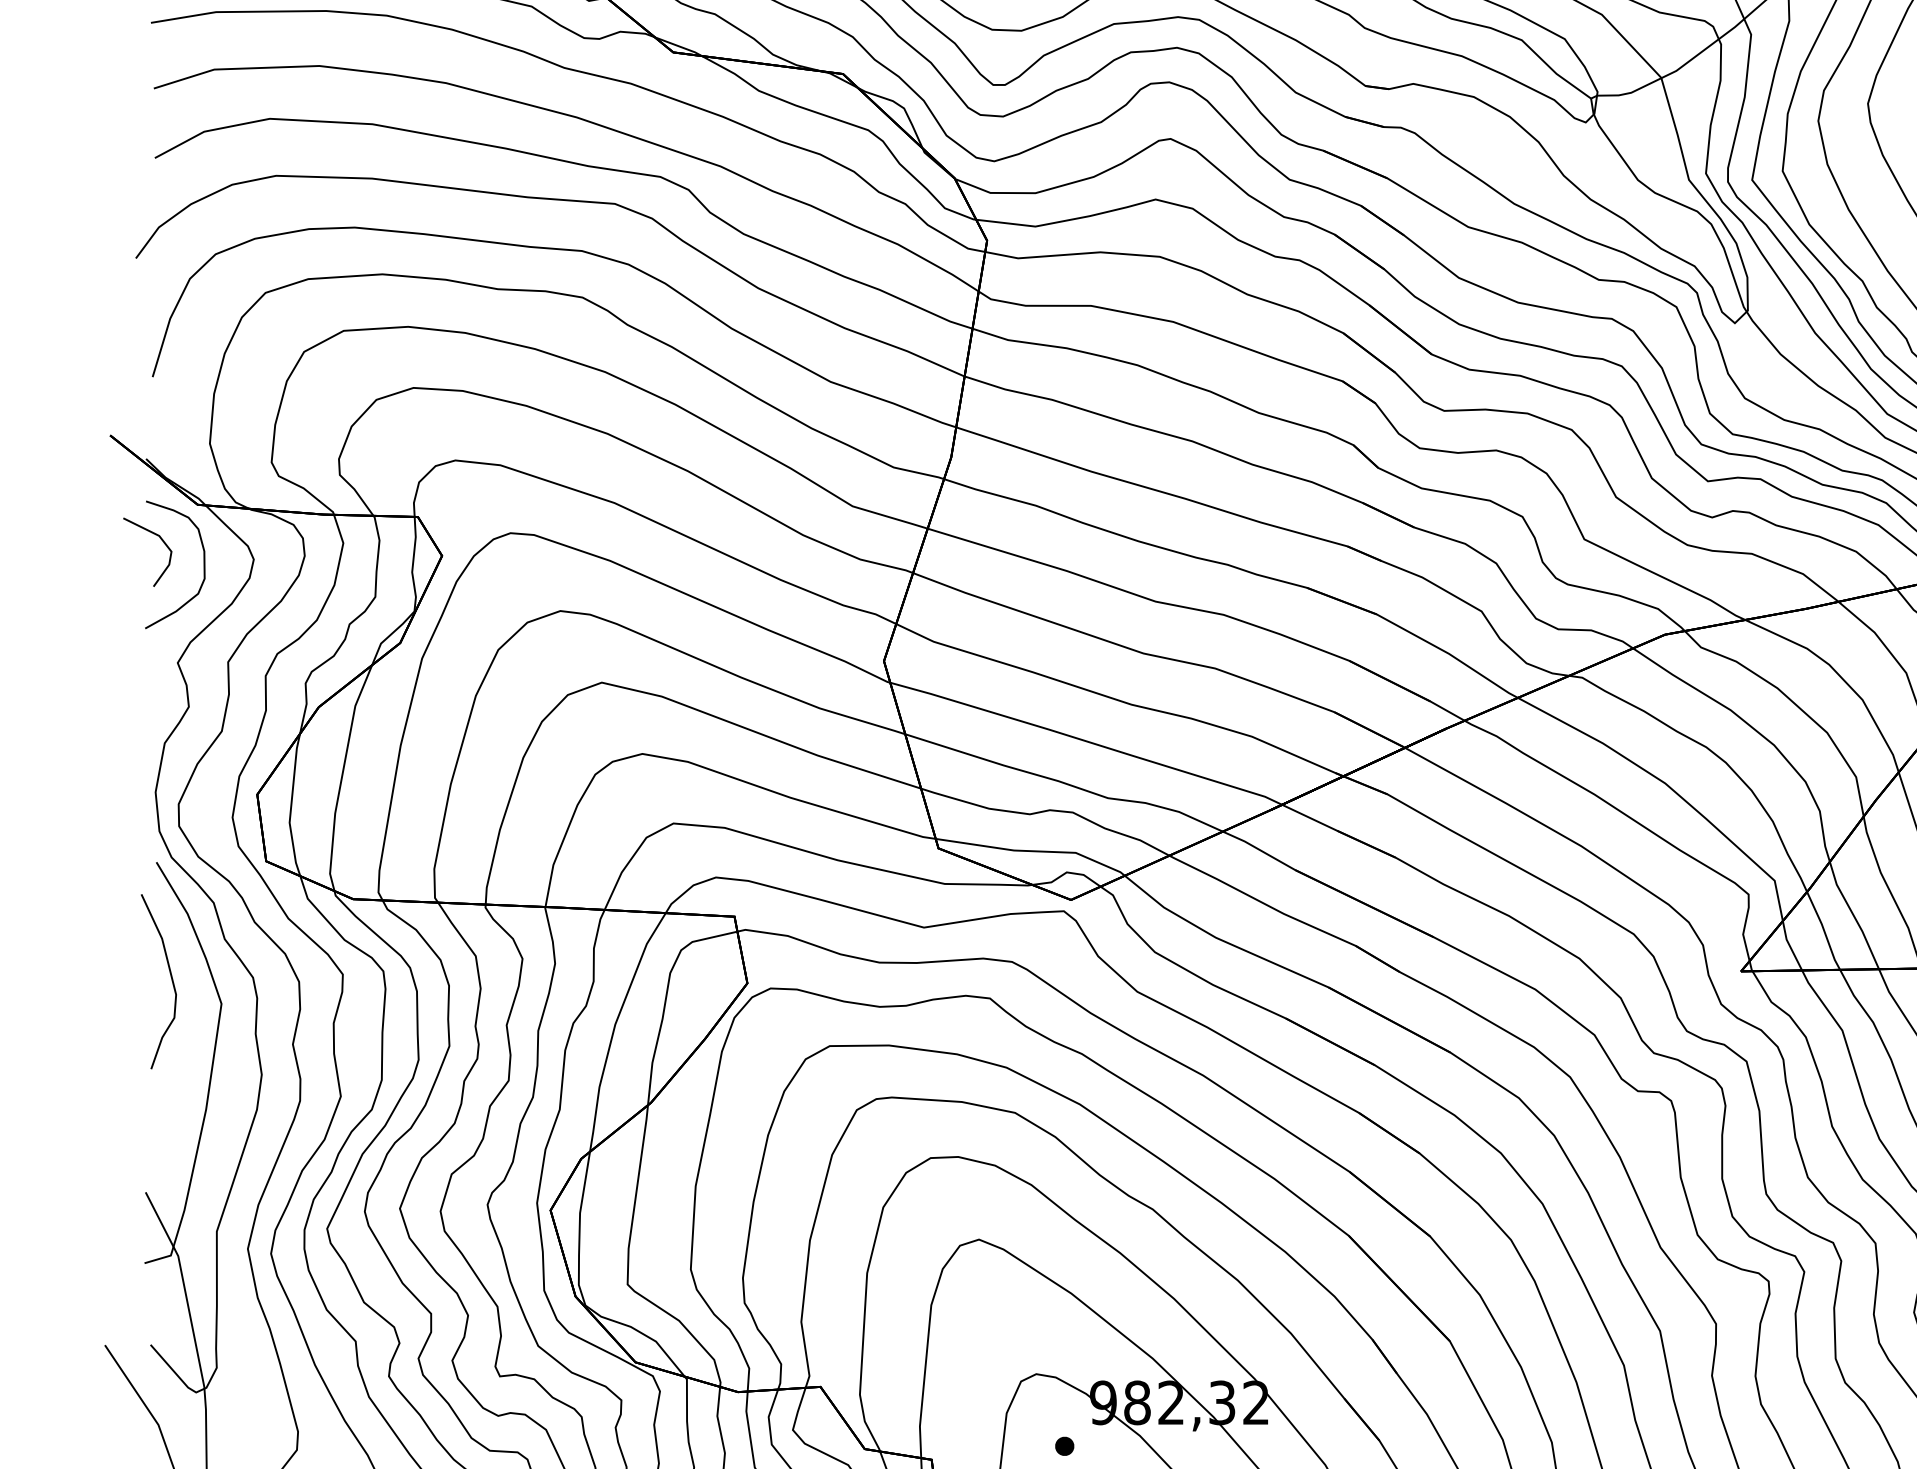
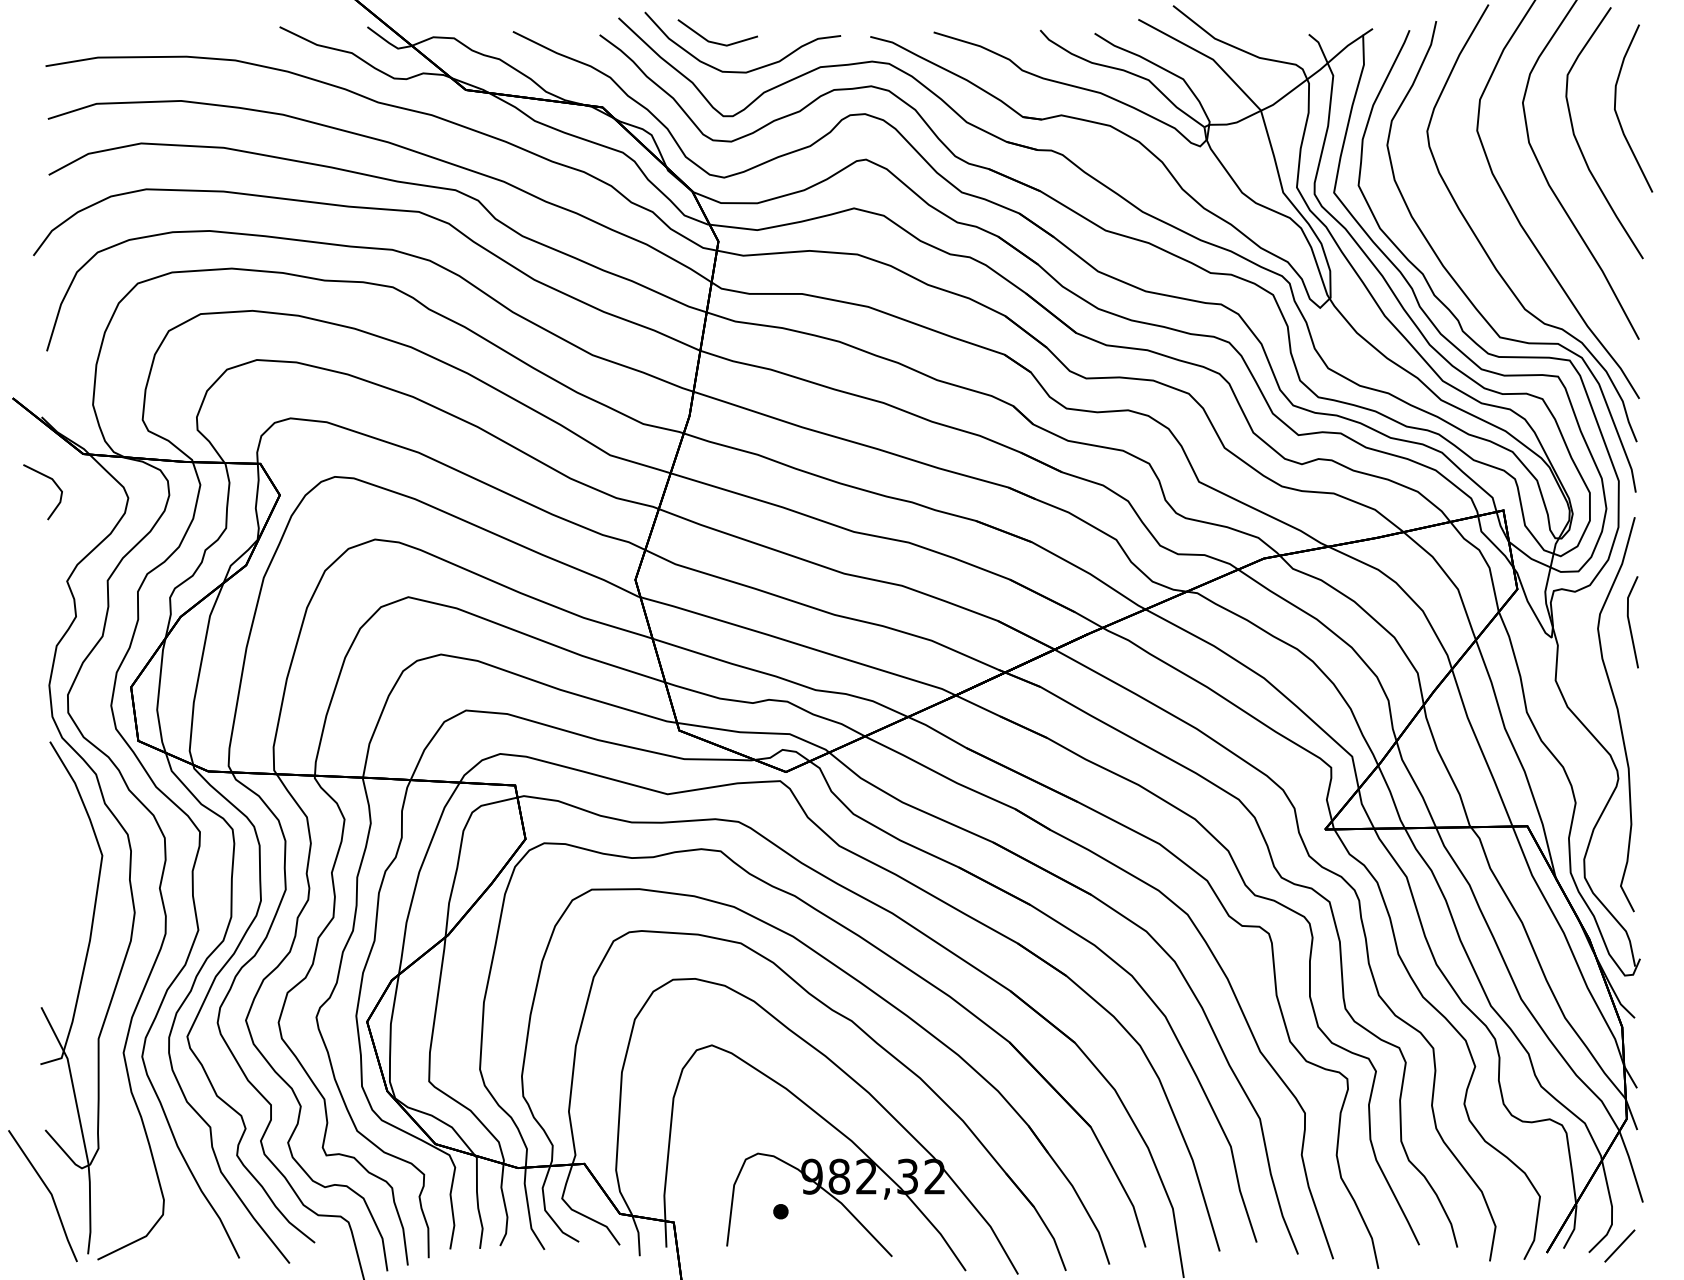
curve: (203, 565) -> (87, 502), removed
curve: (170, 978) -> (61, 835), removed

